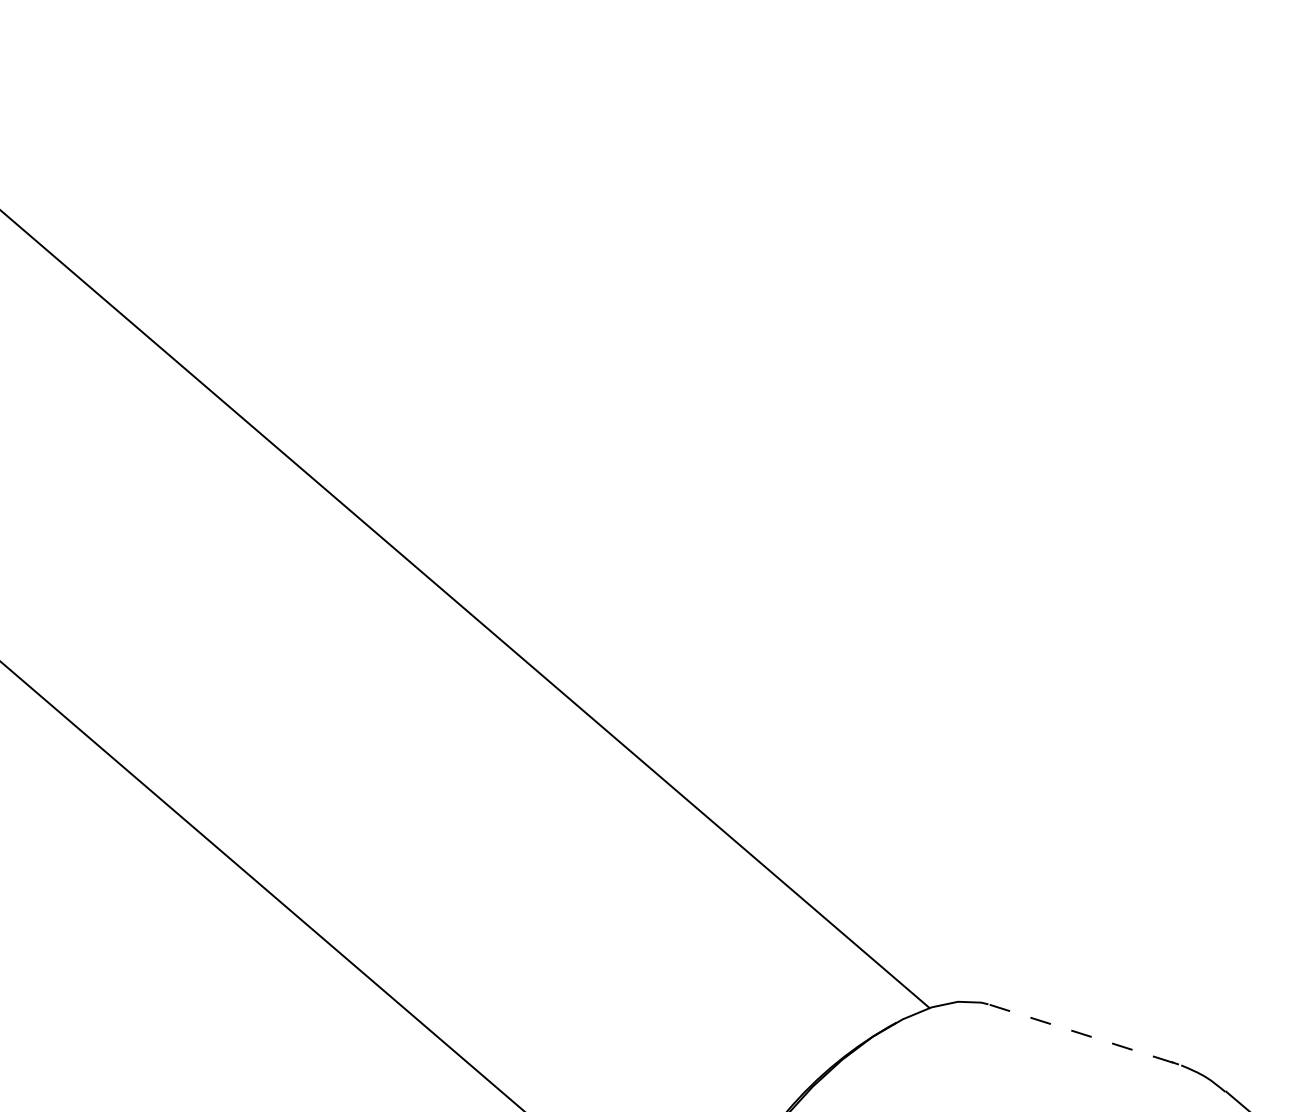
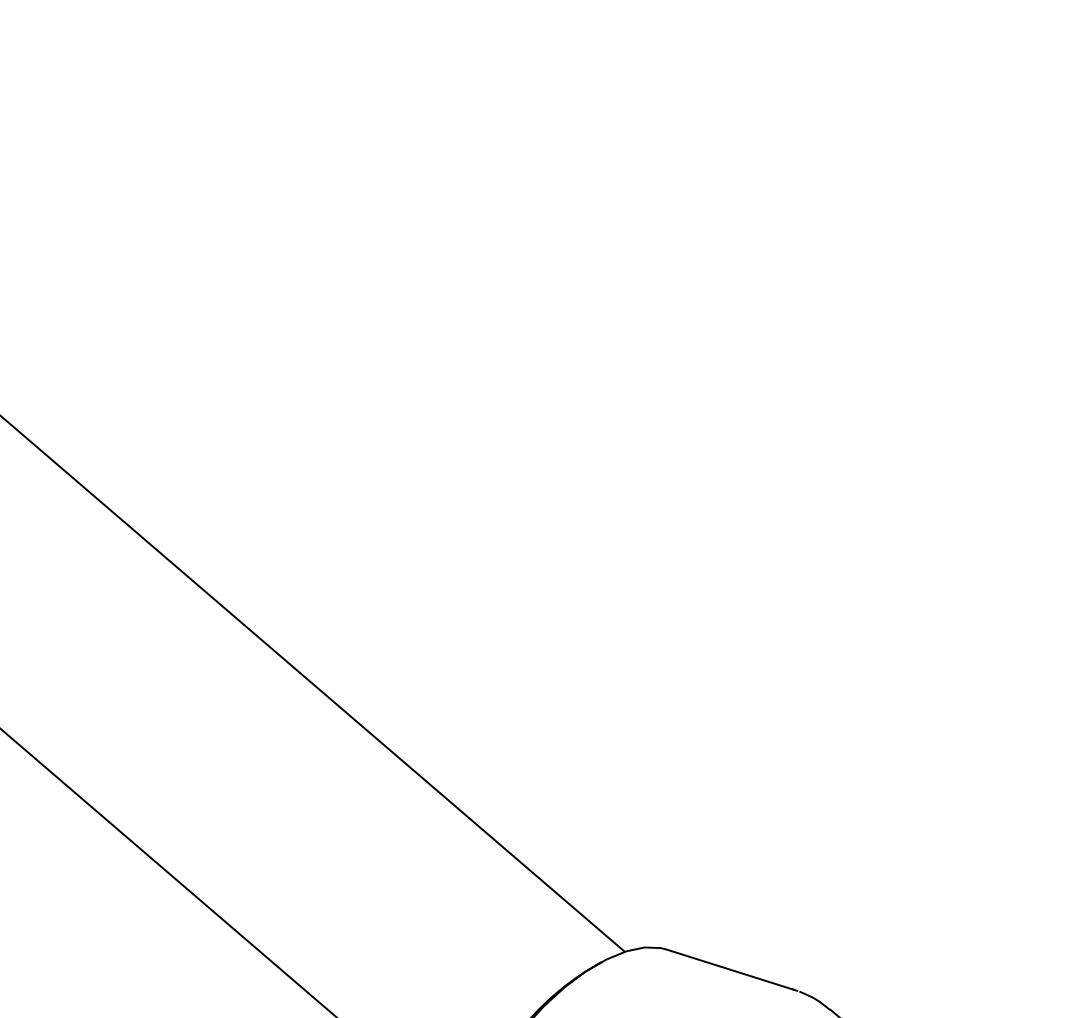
line: (1080, 1033) -> (729, 969), dashed -> solid

